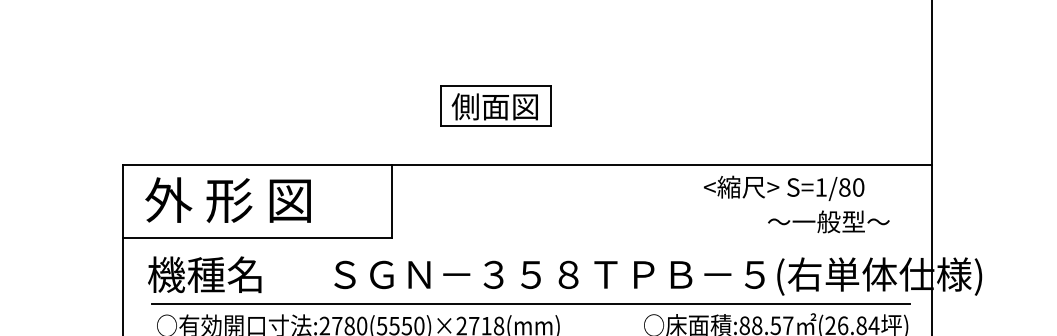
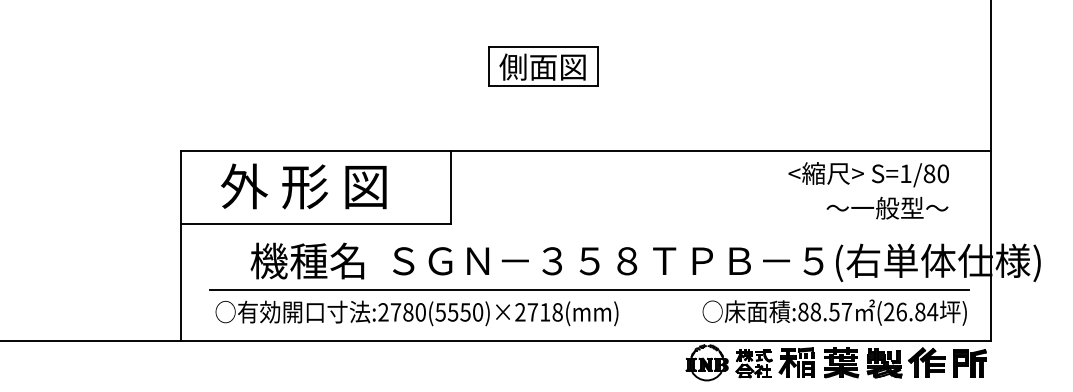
part: (495, 106) -> (543, 66), moved
text: (783, 188) -> (868, 174), moved
text: (227, 200) -> (303, 186), moved
text: (204, 274) -> (307, 260), moved

